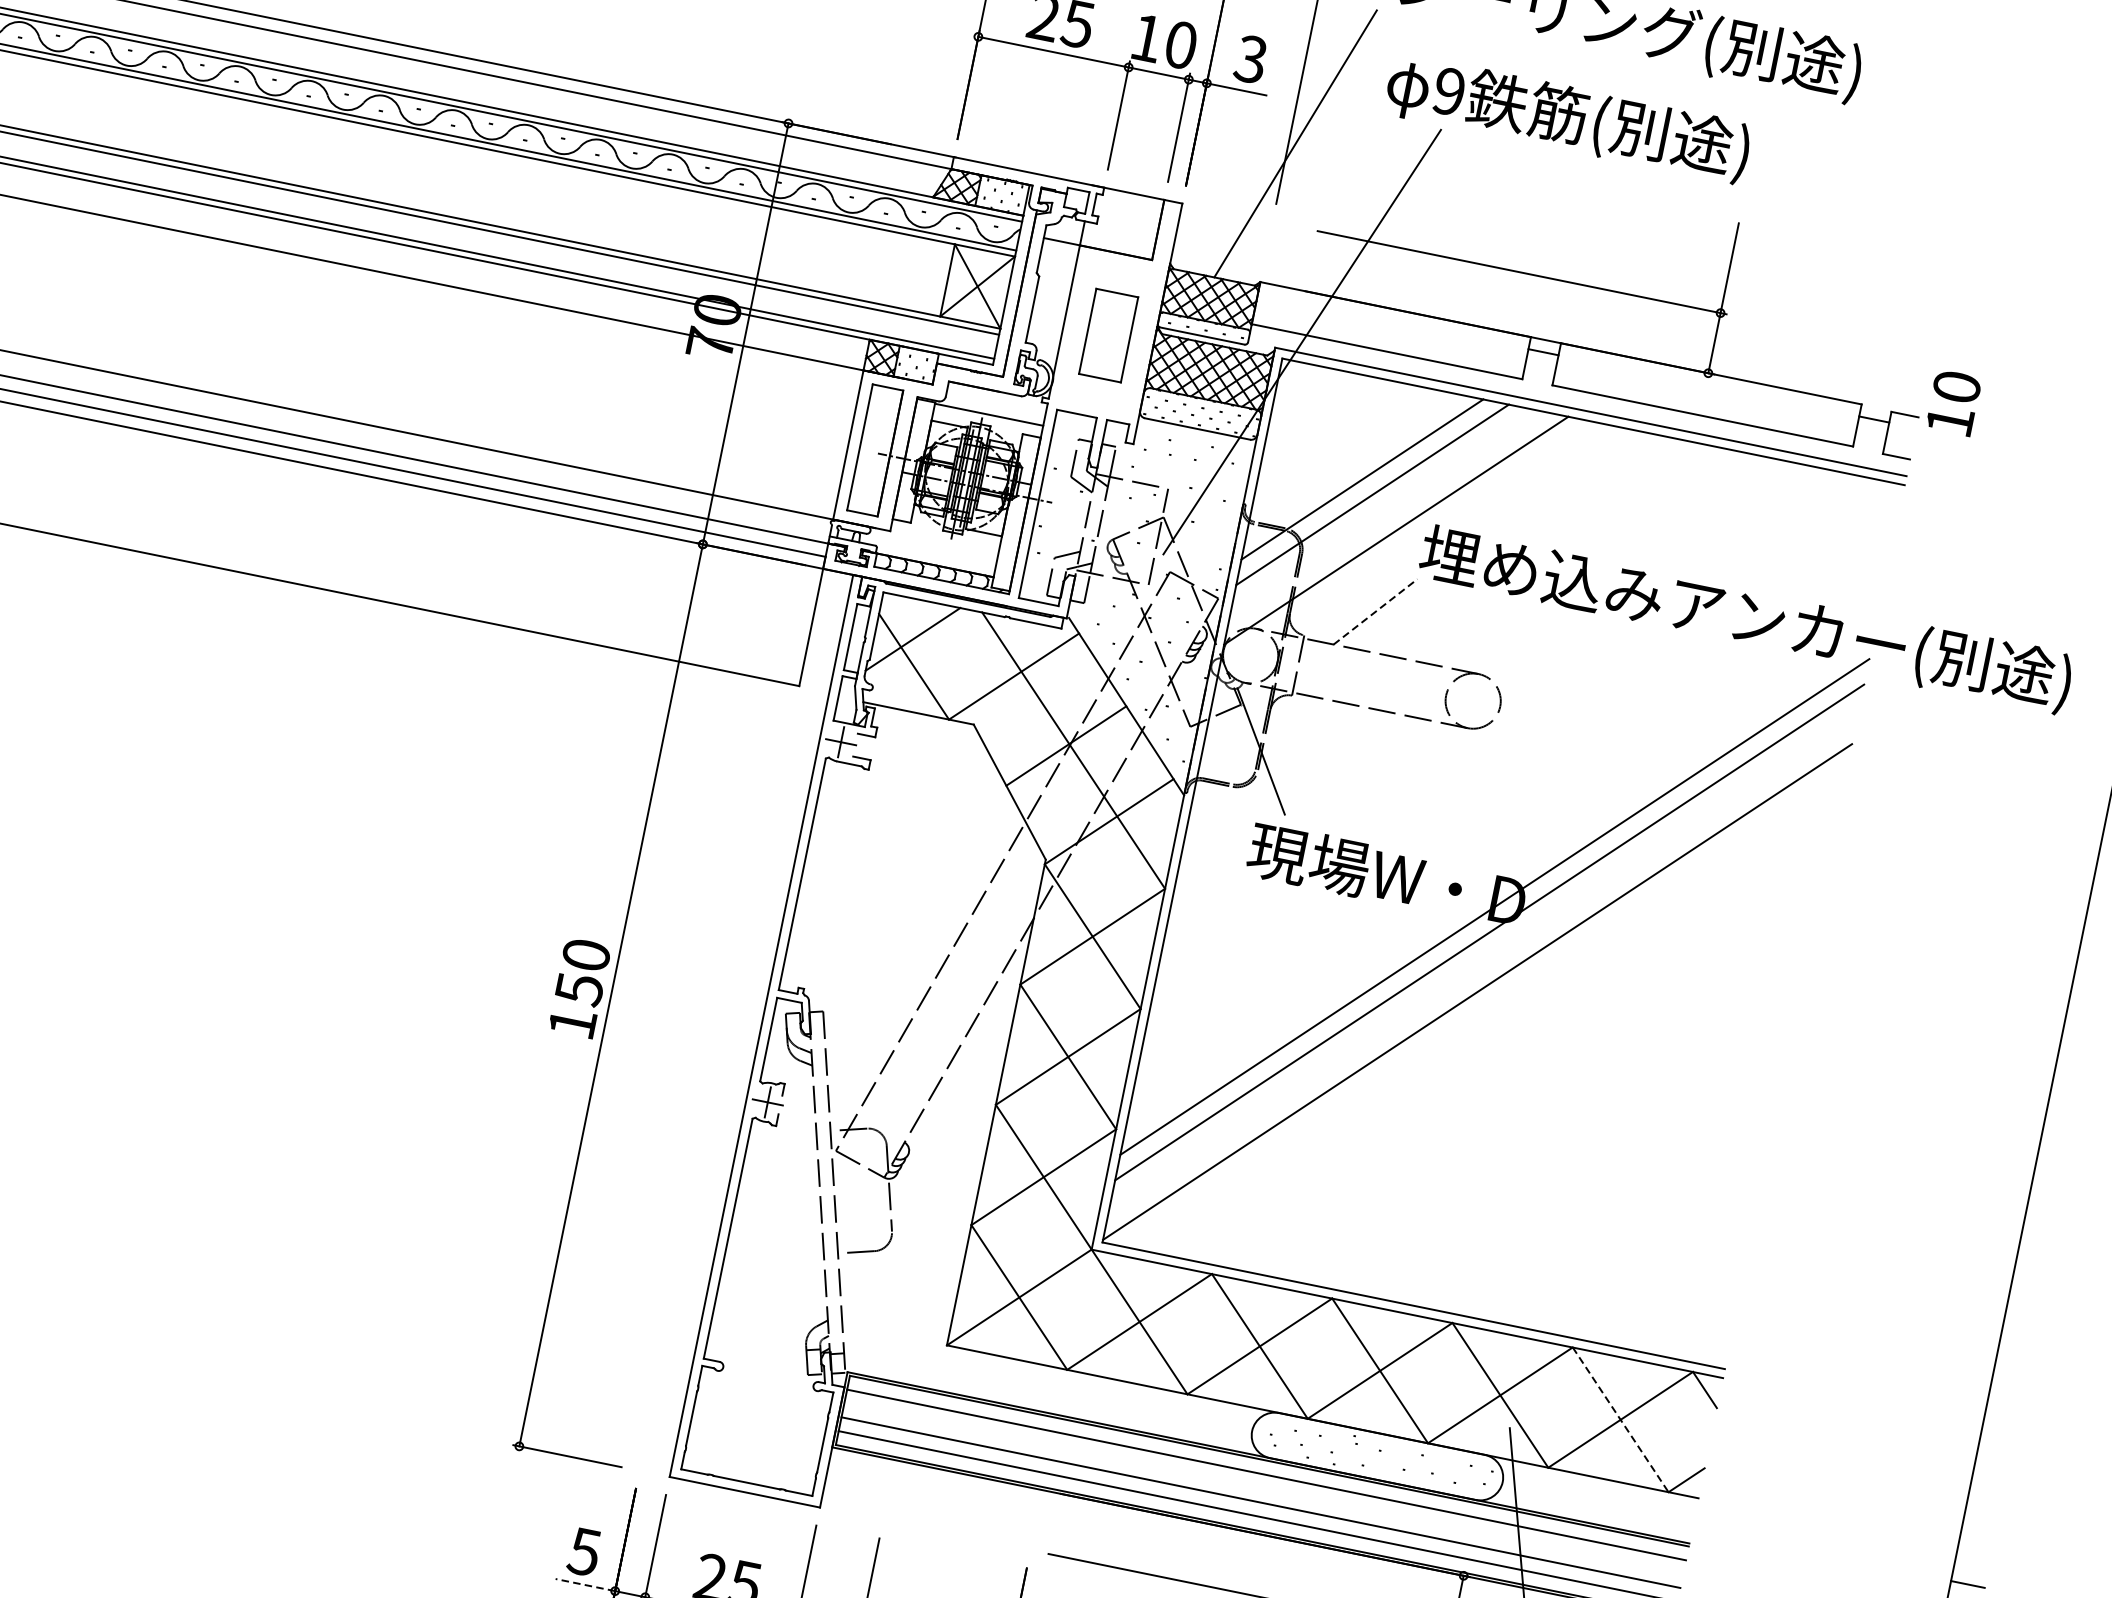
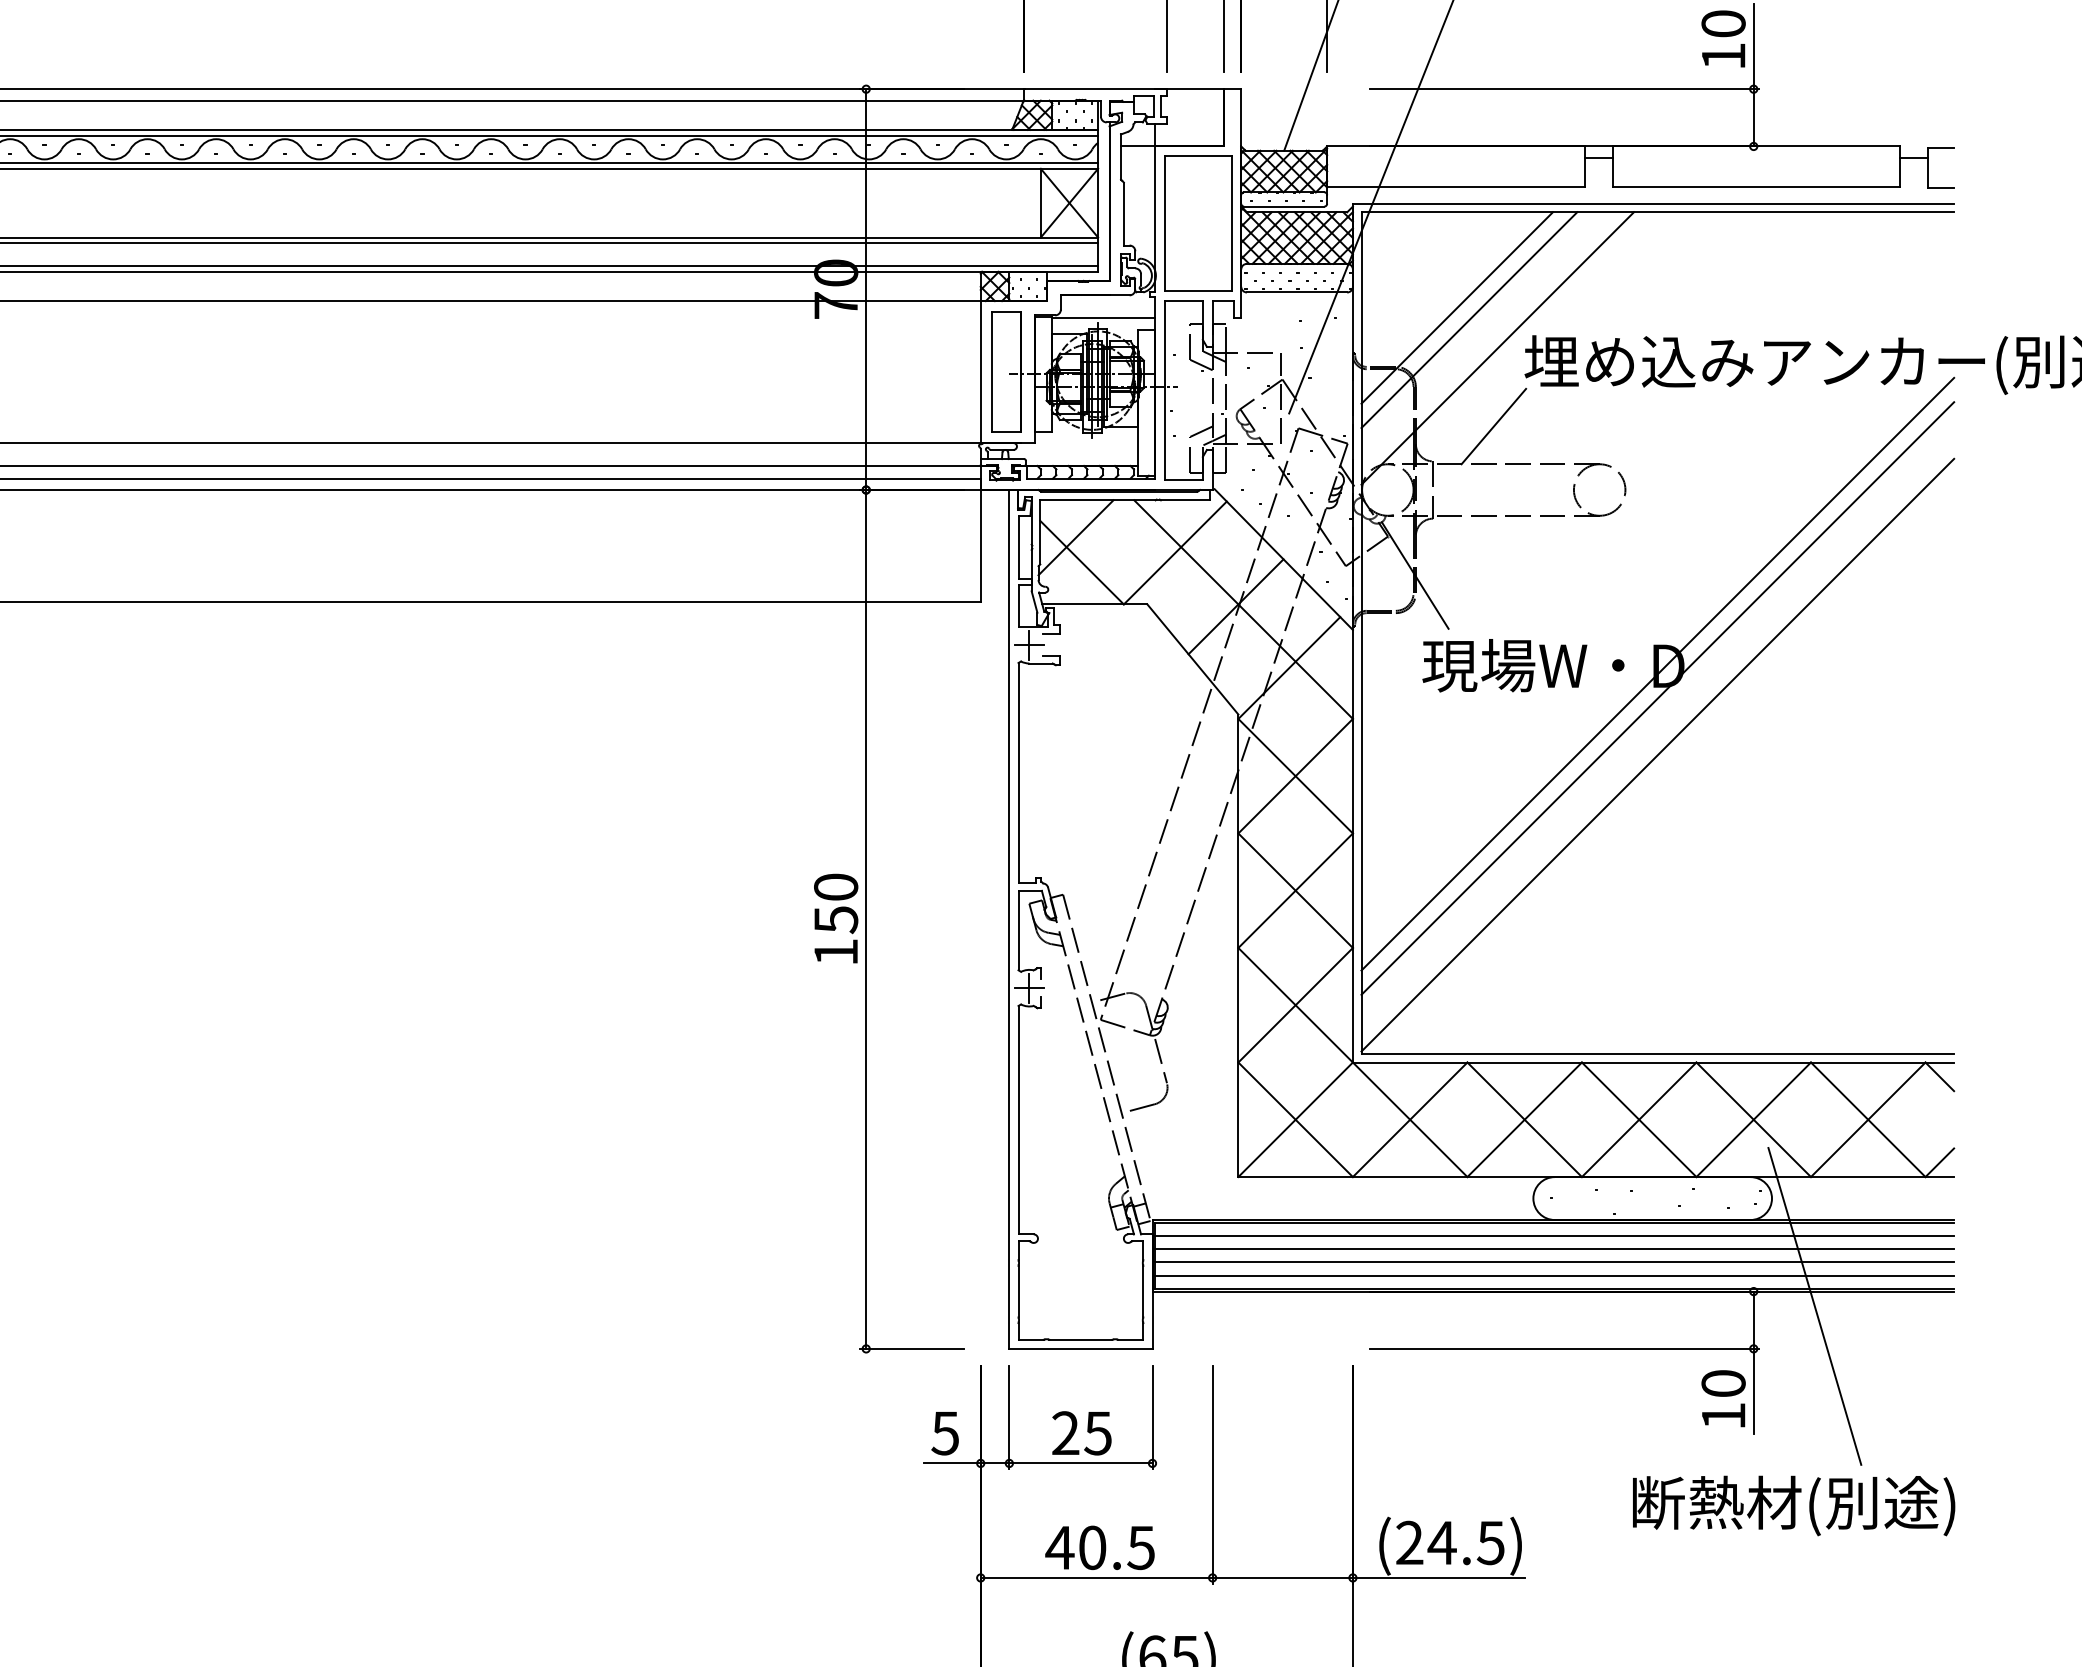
part: (1108, 335) -> (1198, 223), size x1.67
text: (1953, 402) -> (1723, 38), moved
line: (1375, 611) -> (1493, 426), dashed -> solid
line: (1620, 1419) -> (1868, 1119), dashed -> solid
line: (1263, 1489) -> (1554, 1249), added
line: (584, 1584) -> (951, 1463), dashed -> solid

